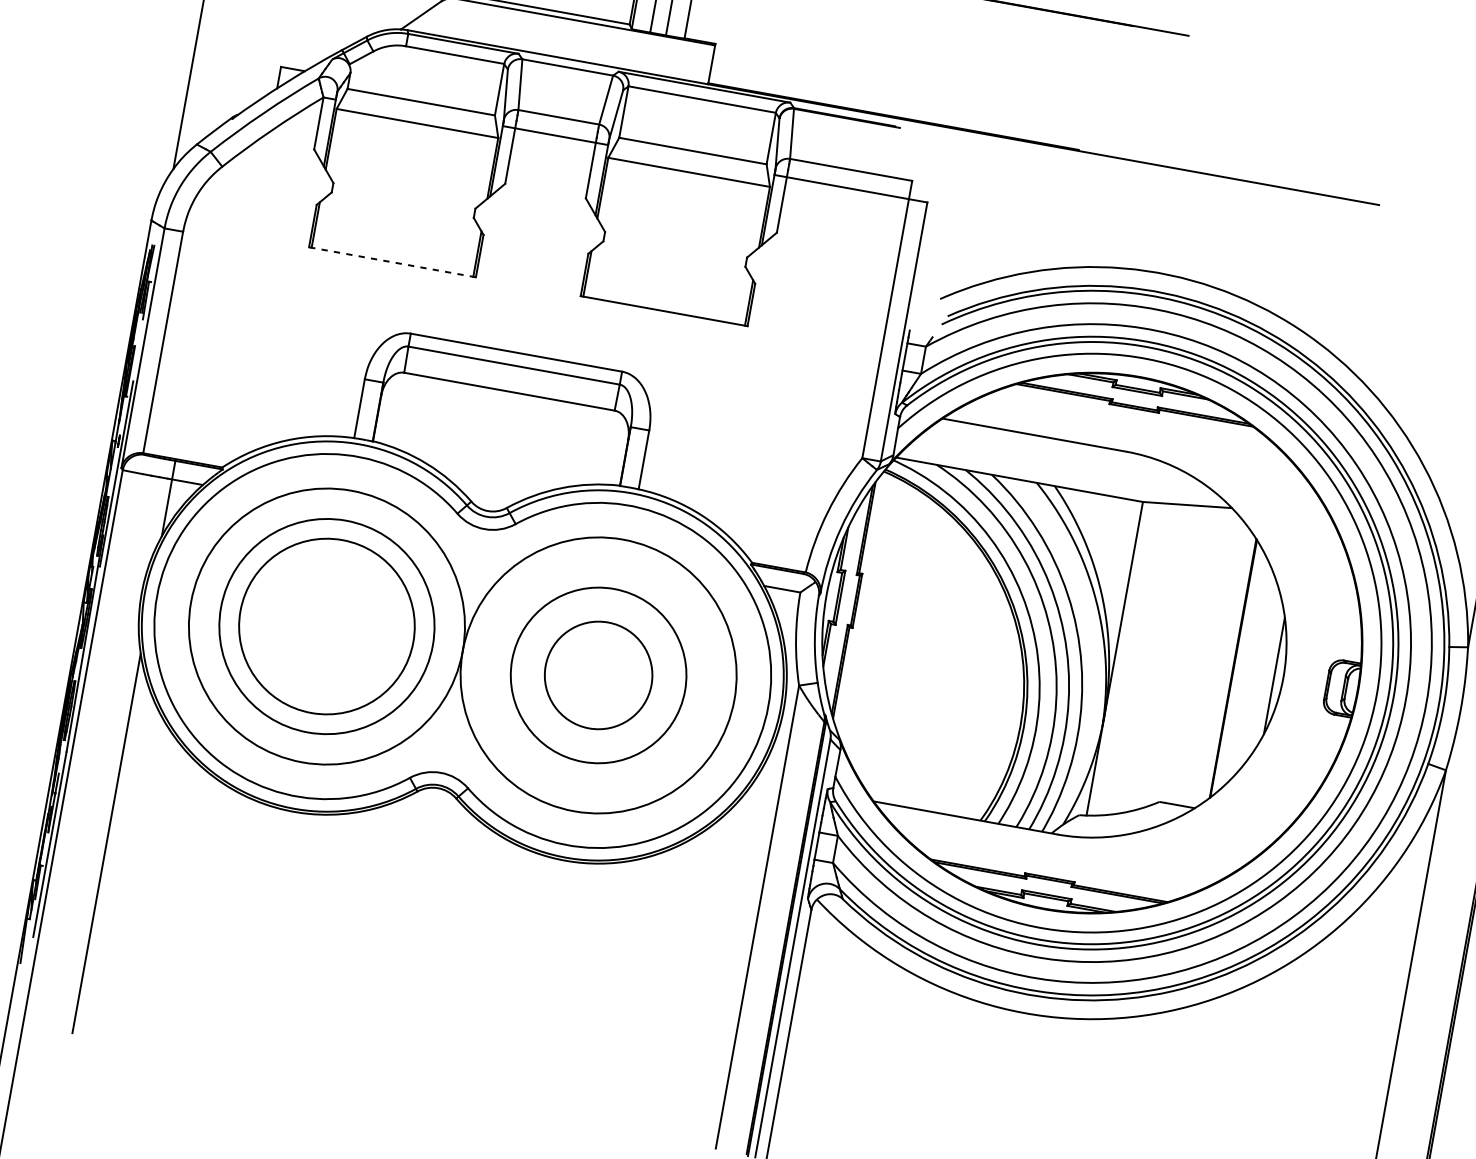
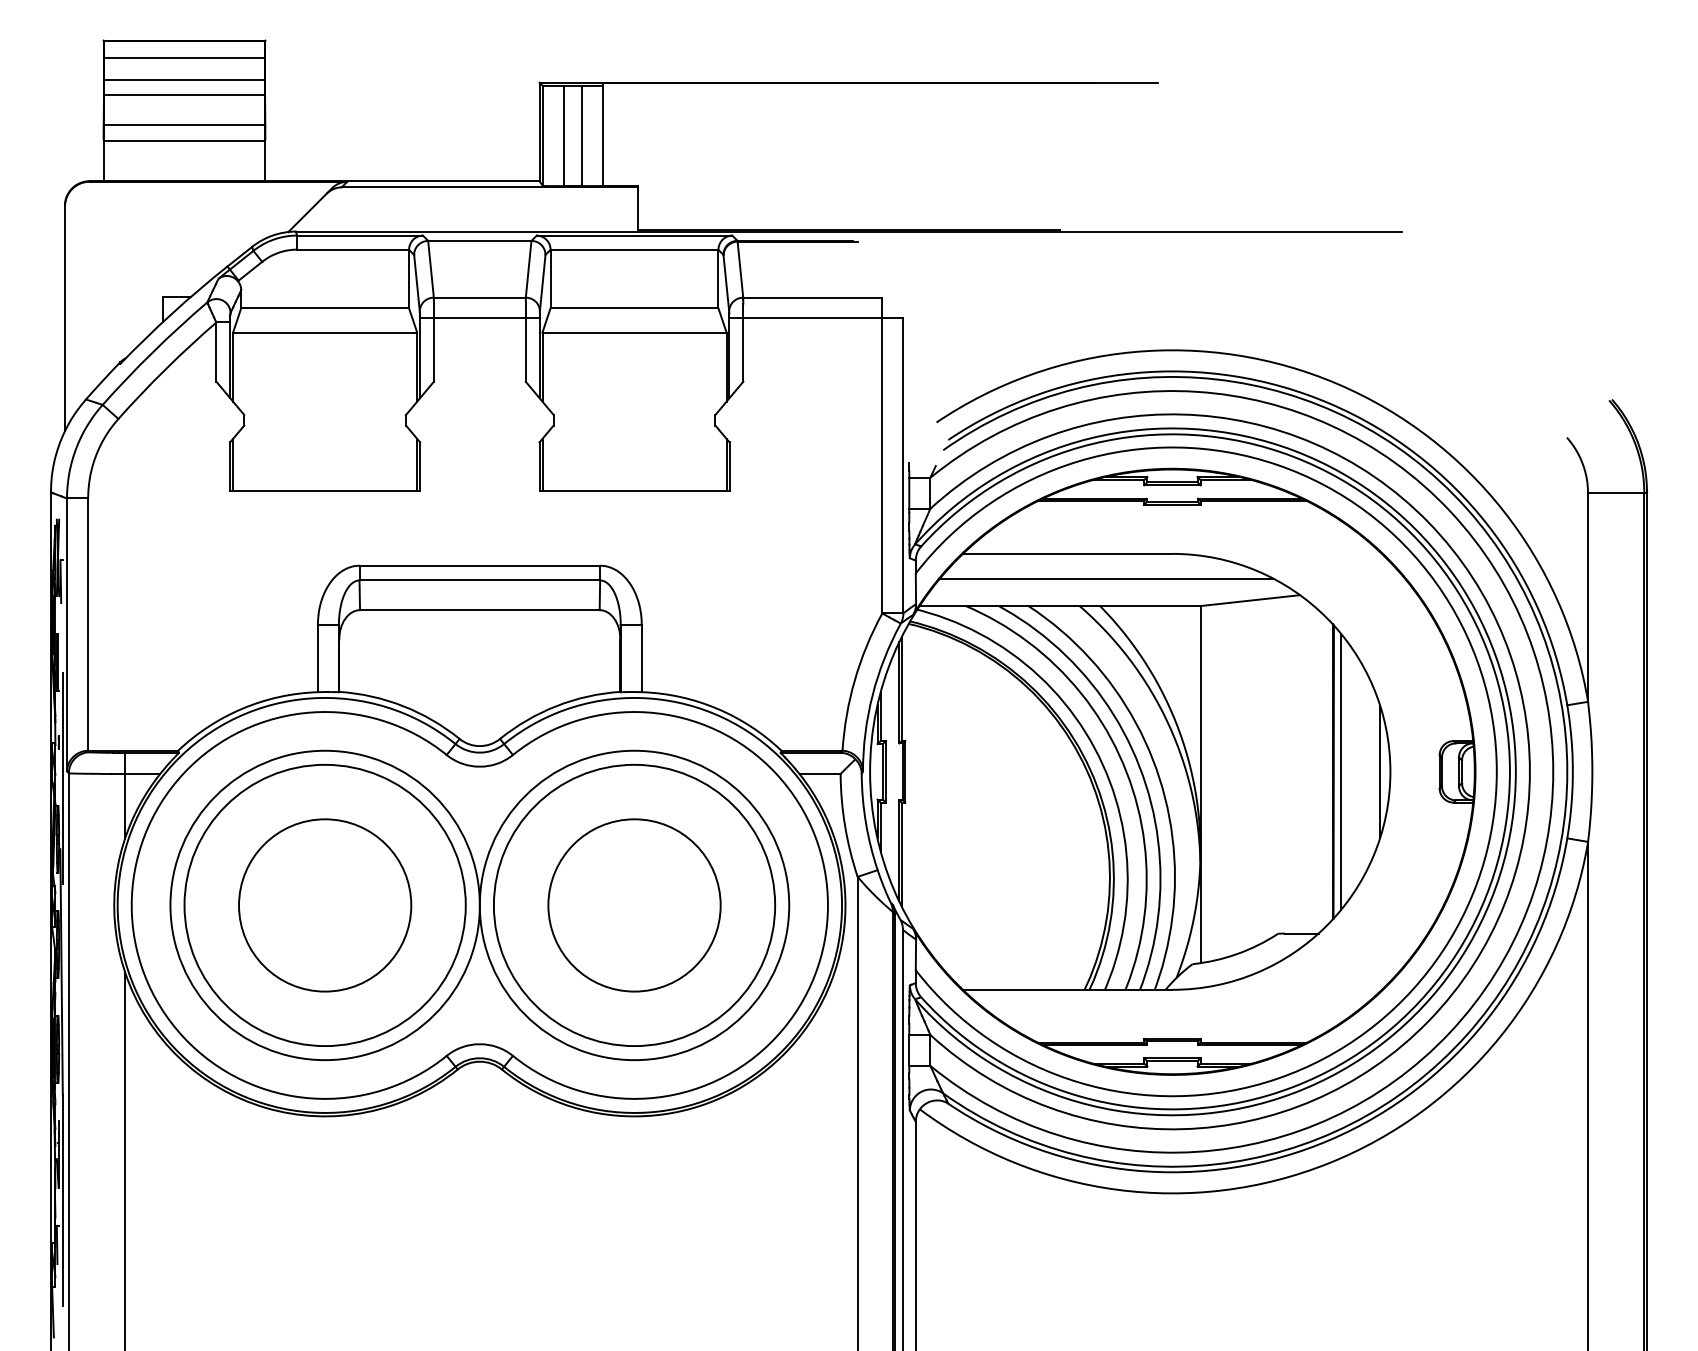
line: (392, 262) -> (325, 490), dashed -> solid
line: (1064, 463) -> (1106, 579), added
circle: (326, 626) -> (324, 905), size x1.43
circle: (327, 626) -> (325, 905), size x0.71
line: (1240, 669) -> (1341, 771), added
circle: (598, 675) -> (634, 905), size x1.43
circle: (598, 675) -> (634, 905), size x1.43

